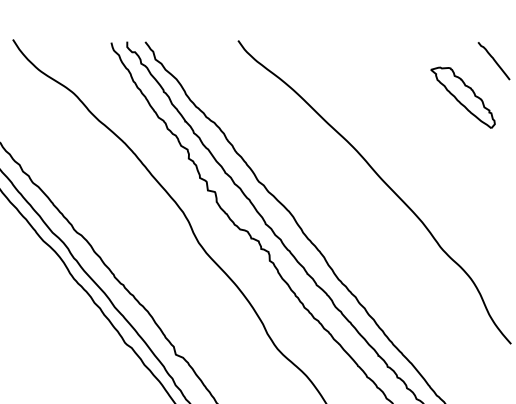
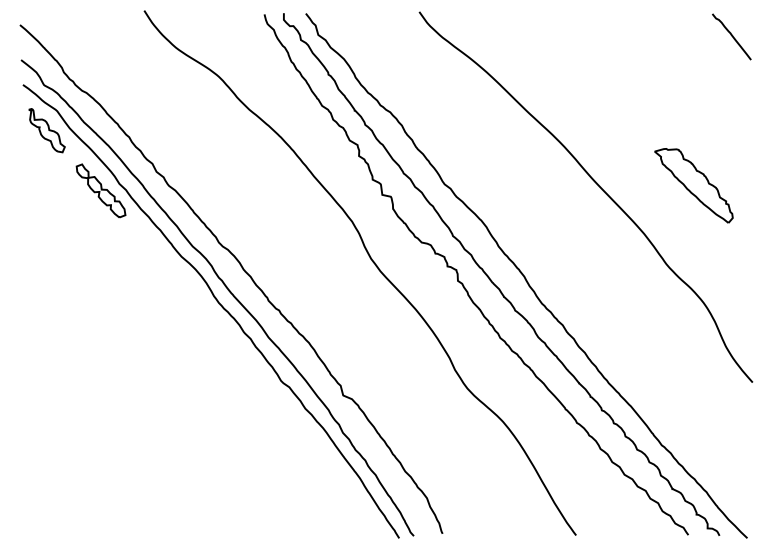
part: (462, 97) -> (693, 185), moved

